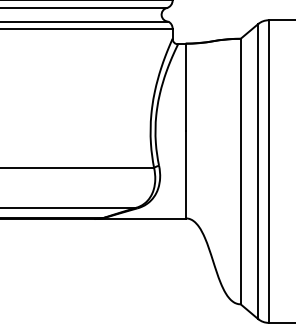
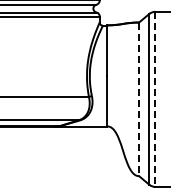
line: (241, 171) -> (139, 99), solid -> dashed
line: (268, 171) -> (155, 99), solid -> dashed

